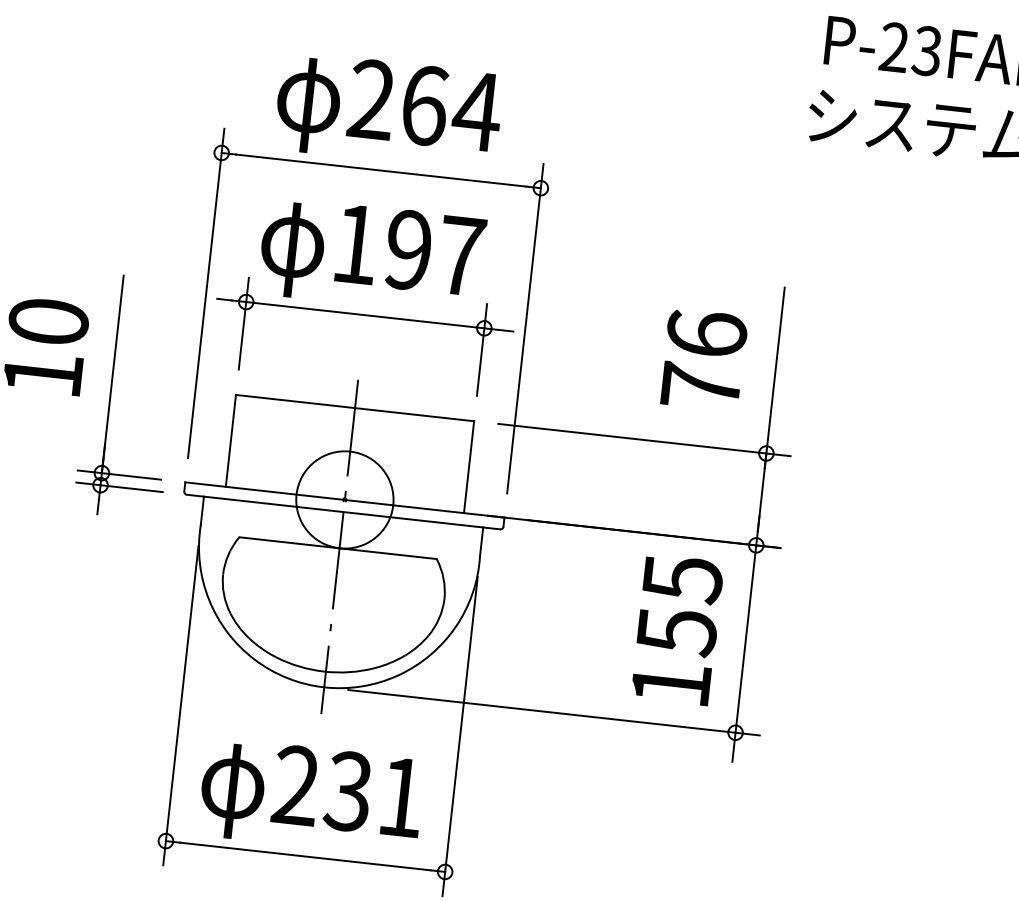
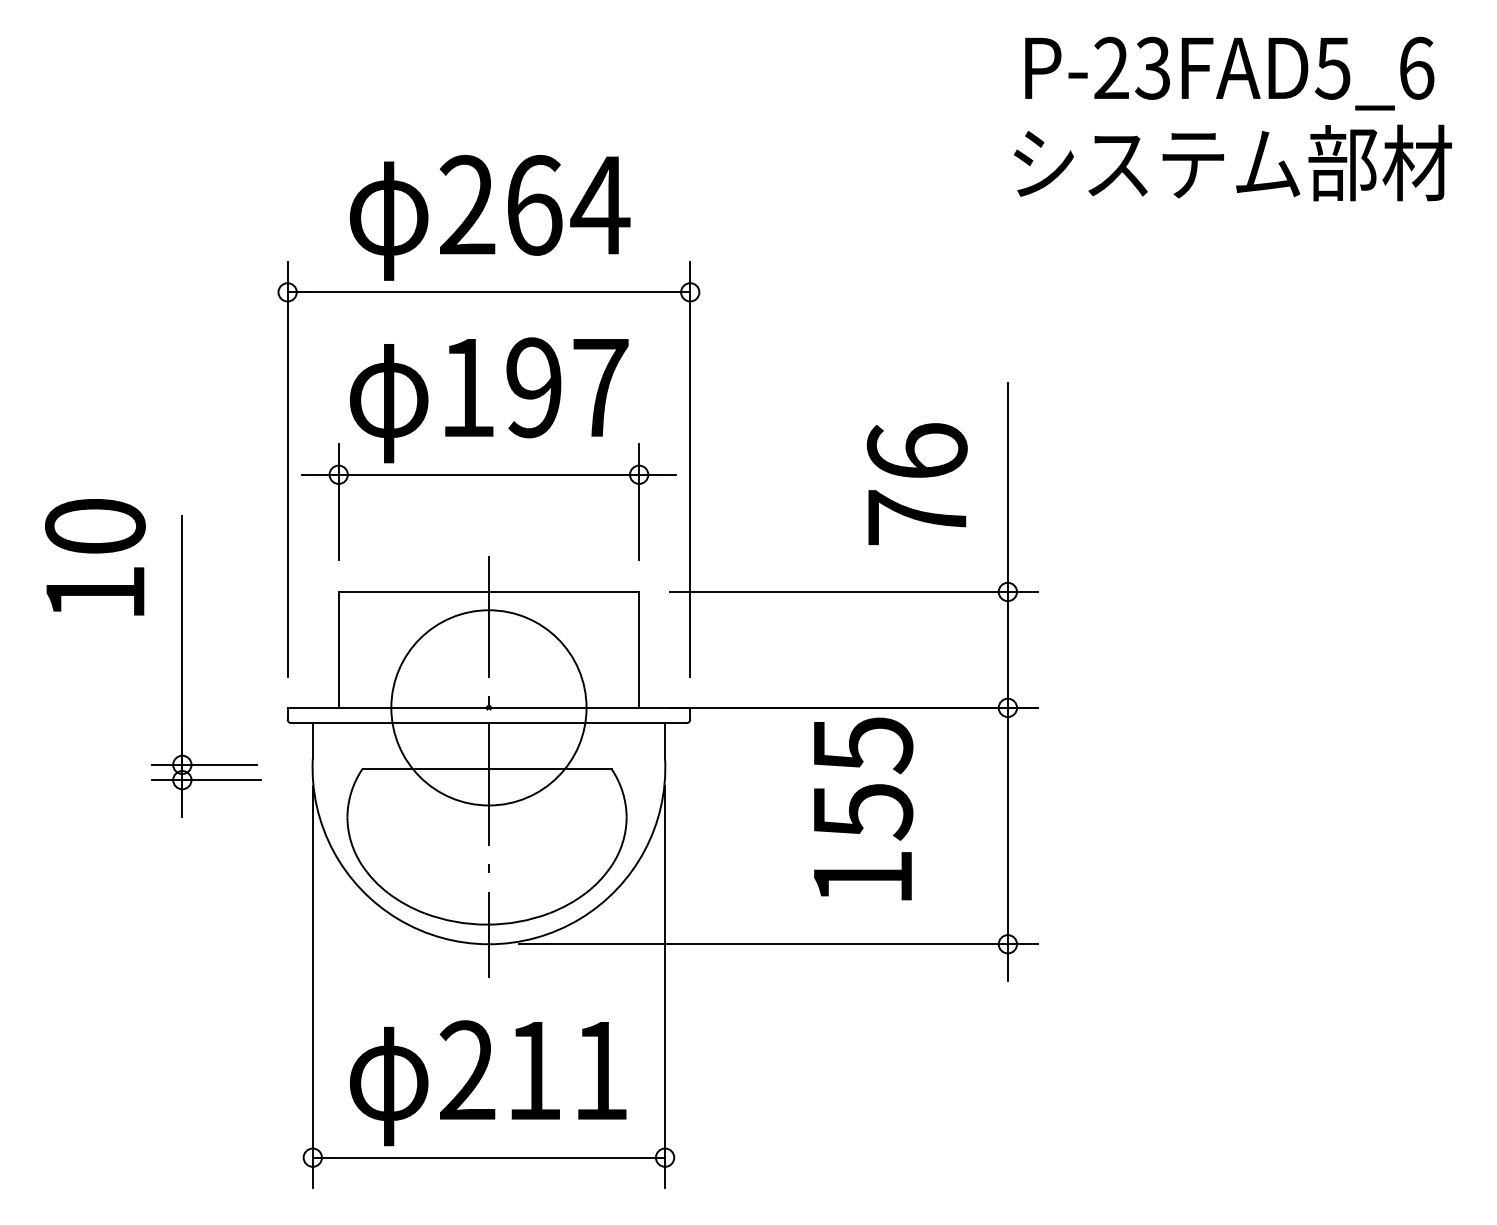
part: (110, 395) -> (182, 666), moved
circle: (344, 499) -> (488, 707), size x1.6
text: (677, 629) -> (863, 808), moved
text: (347, 791) -> (532, 1070), 231 -> 211

